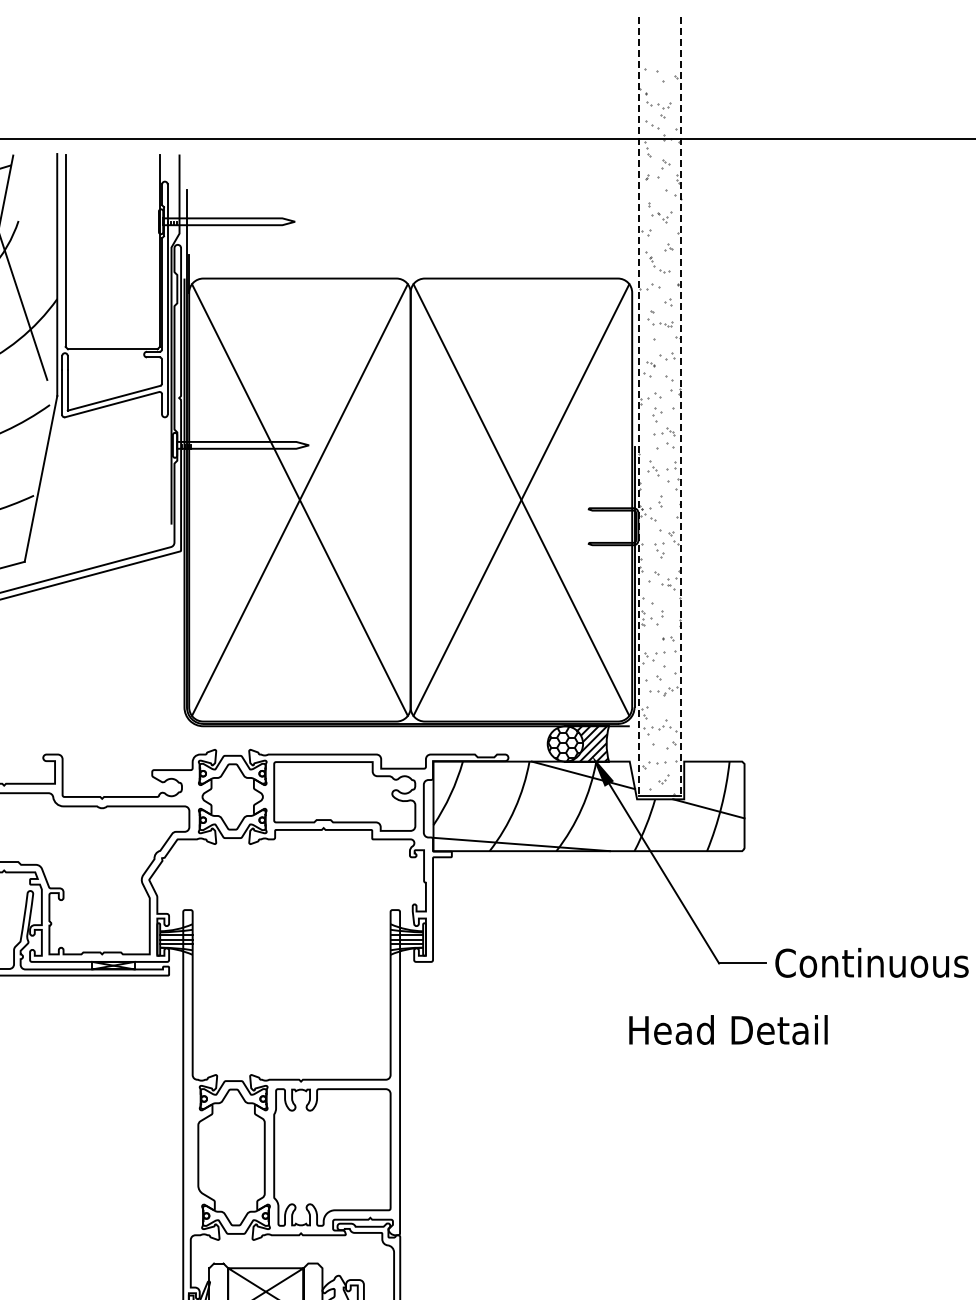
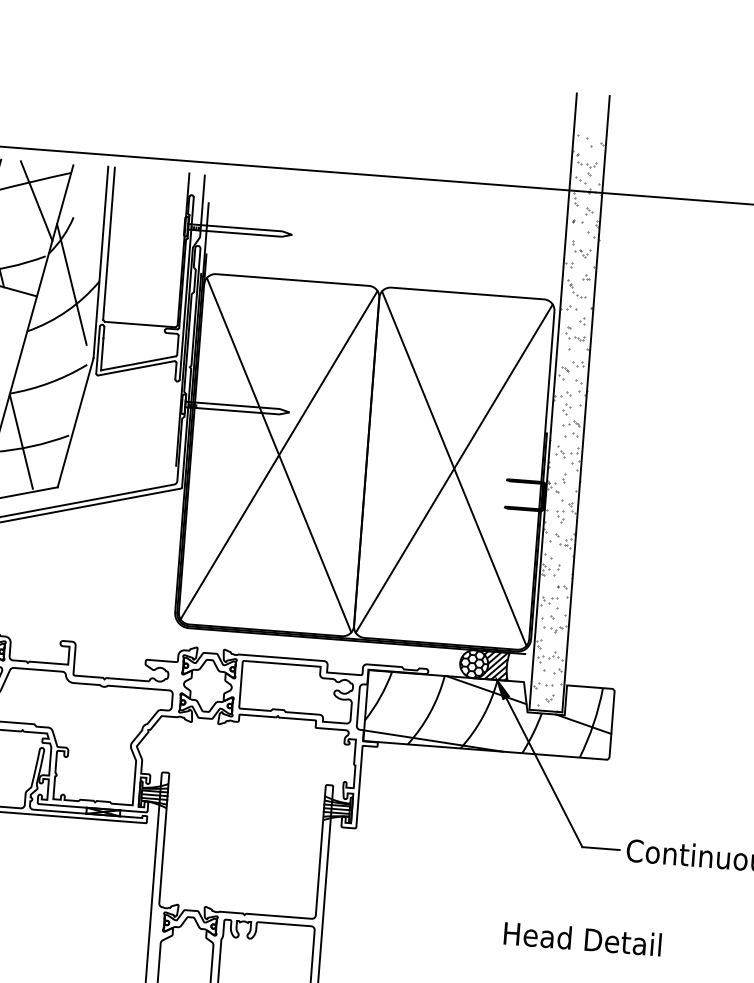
line: (639, 406) -> (553, 401), dashed -> solid
line: (680, 406) -> (585, 404), dashed -> solid
text: (728, 1029) -> (582, 938), moved

